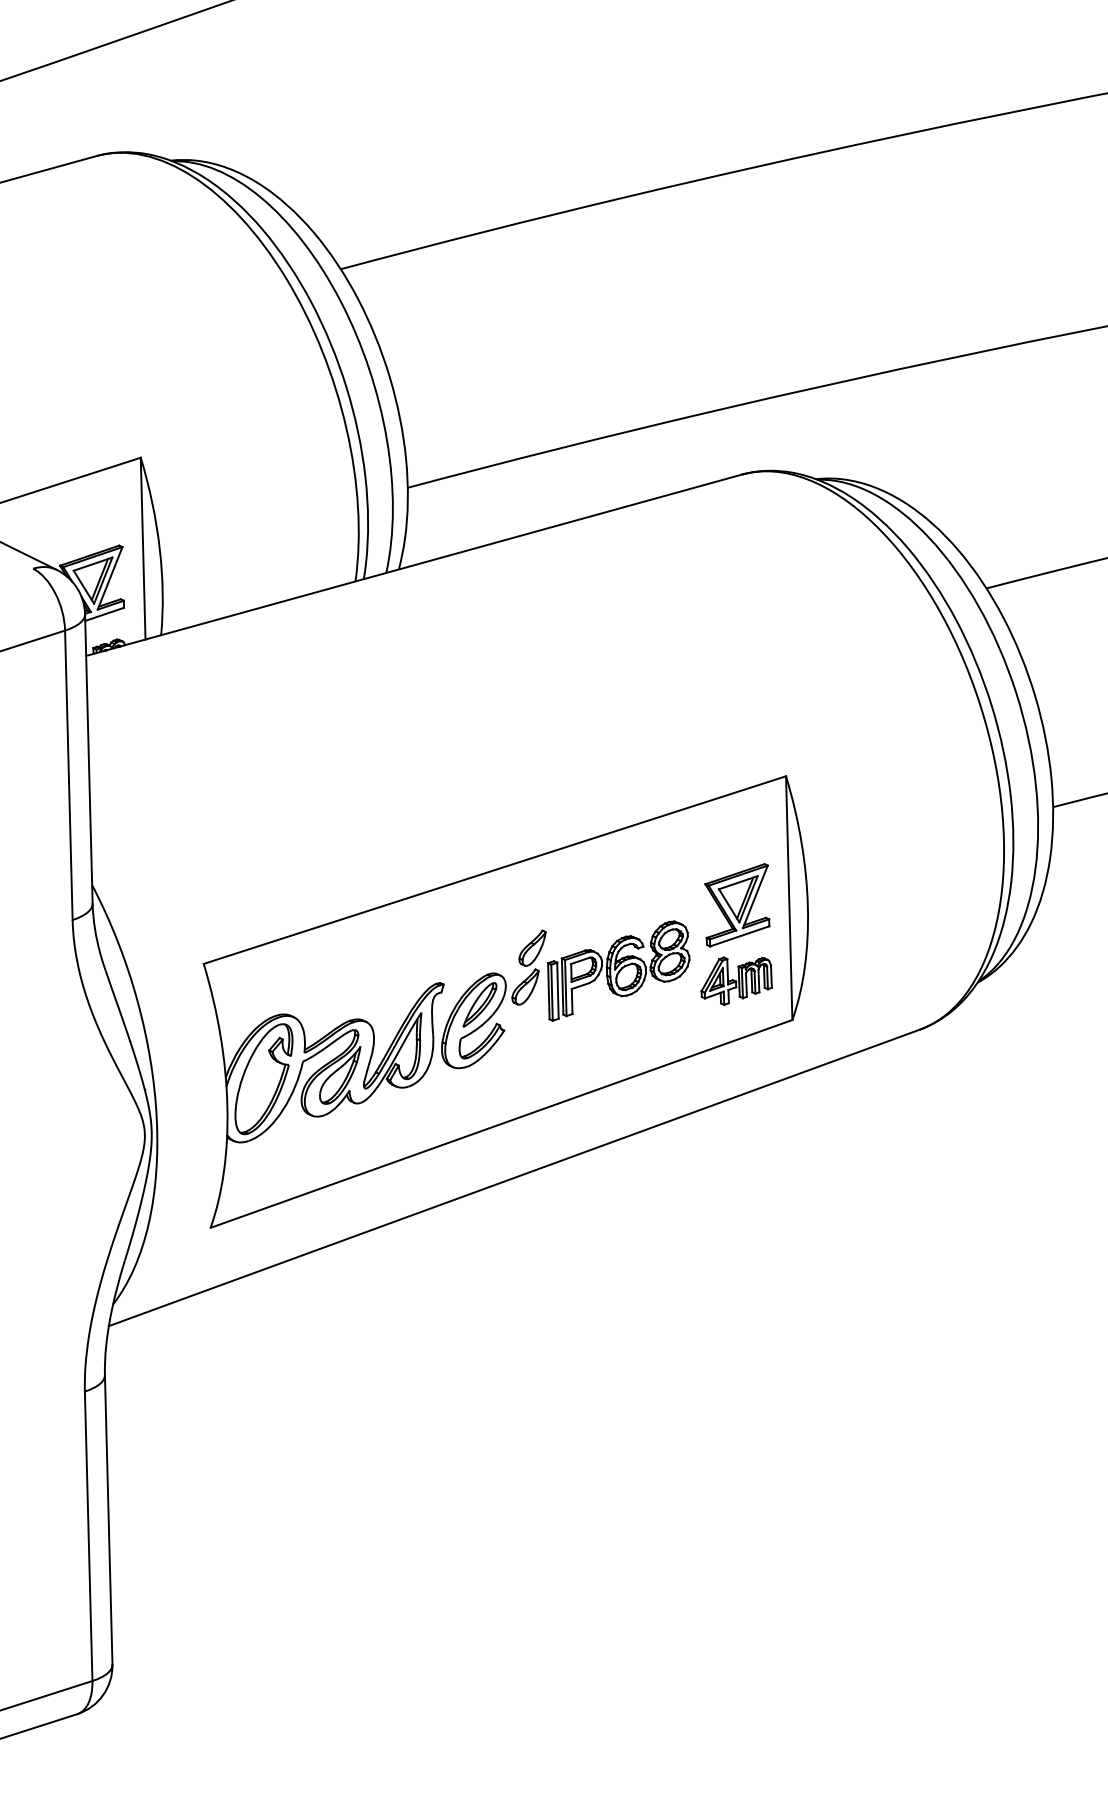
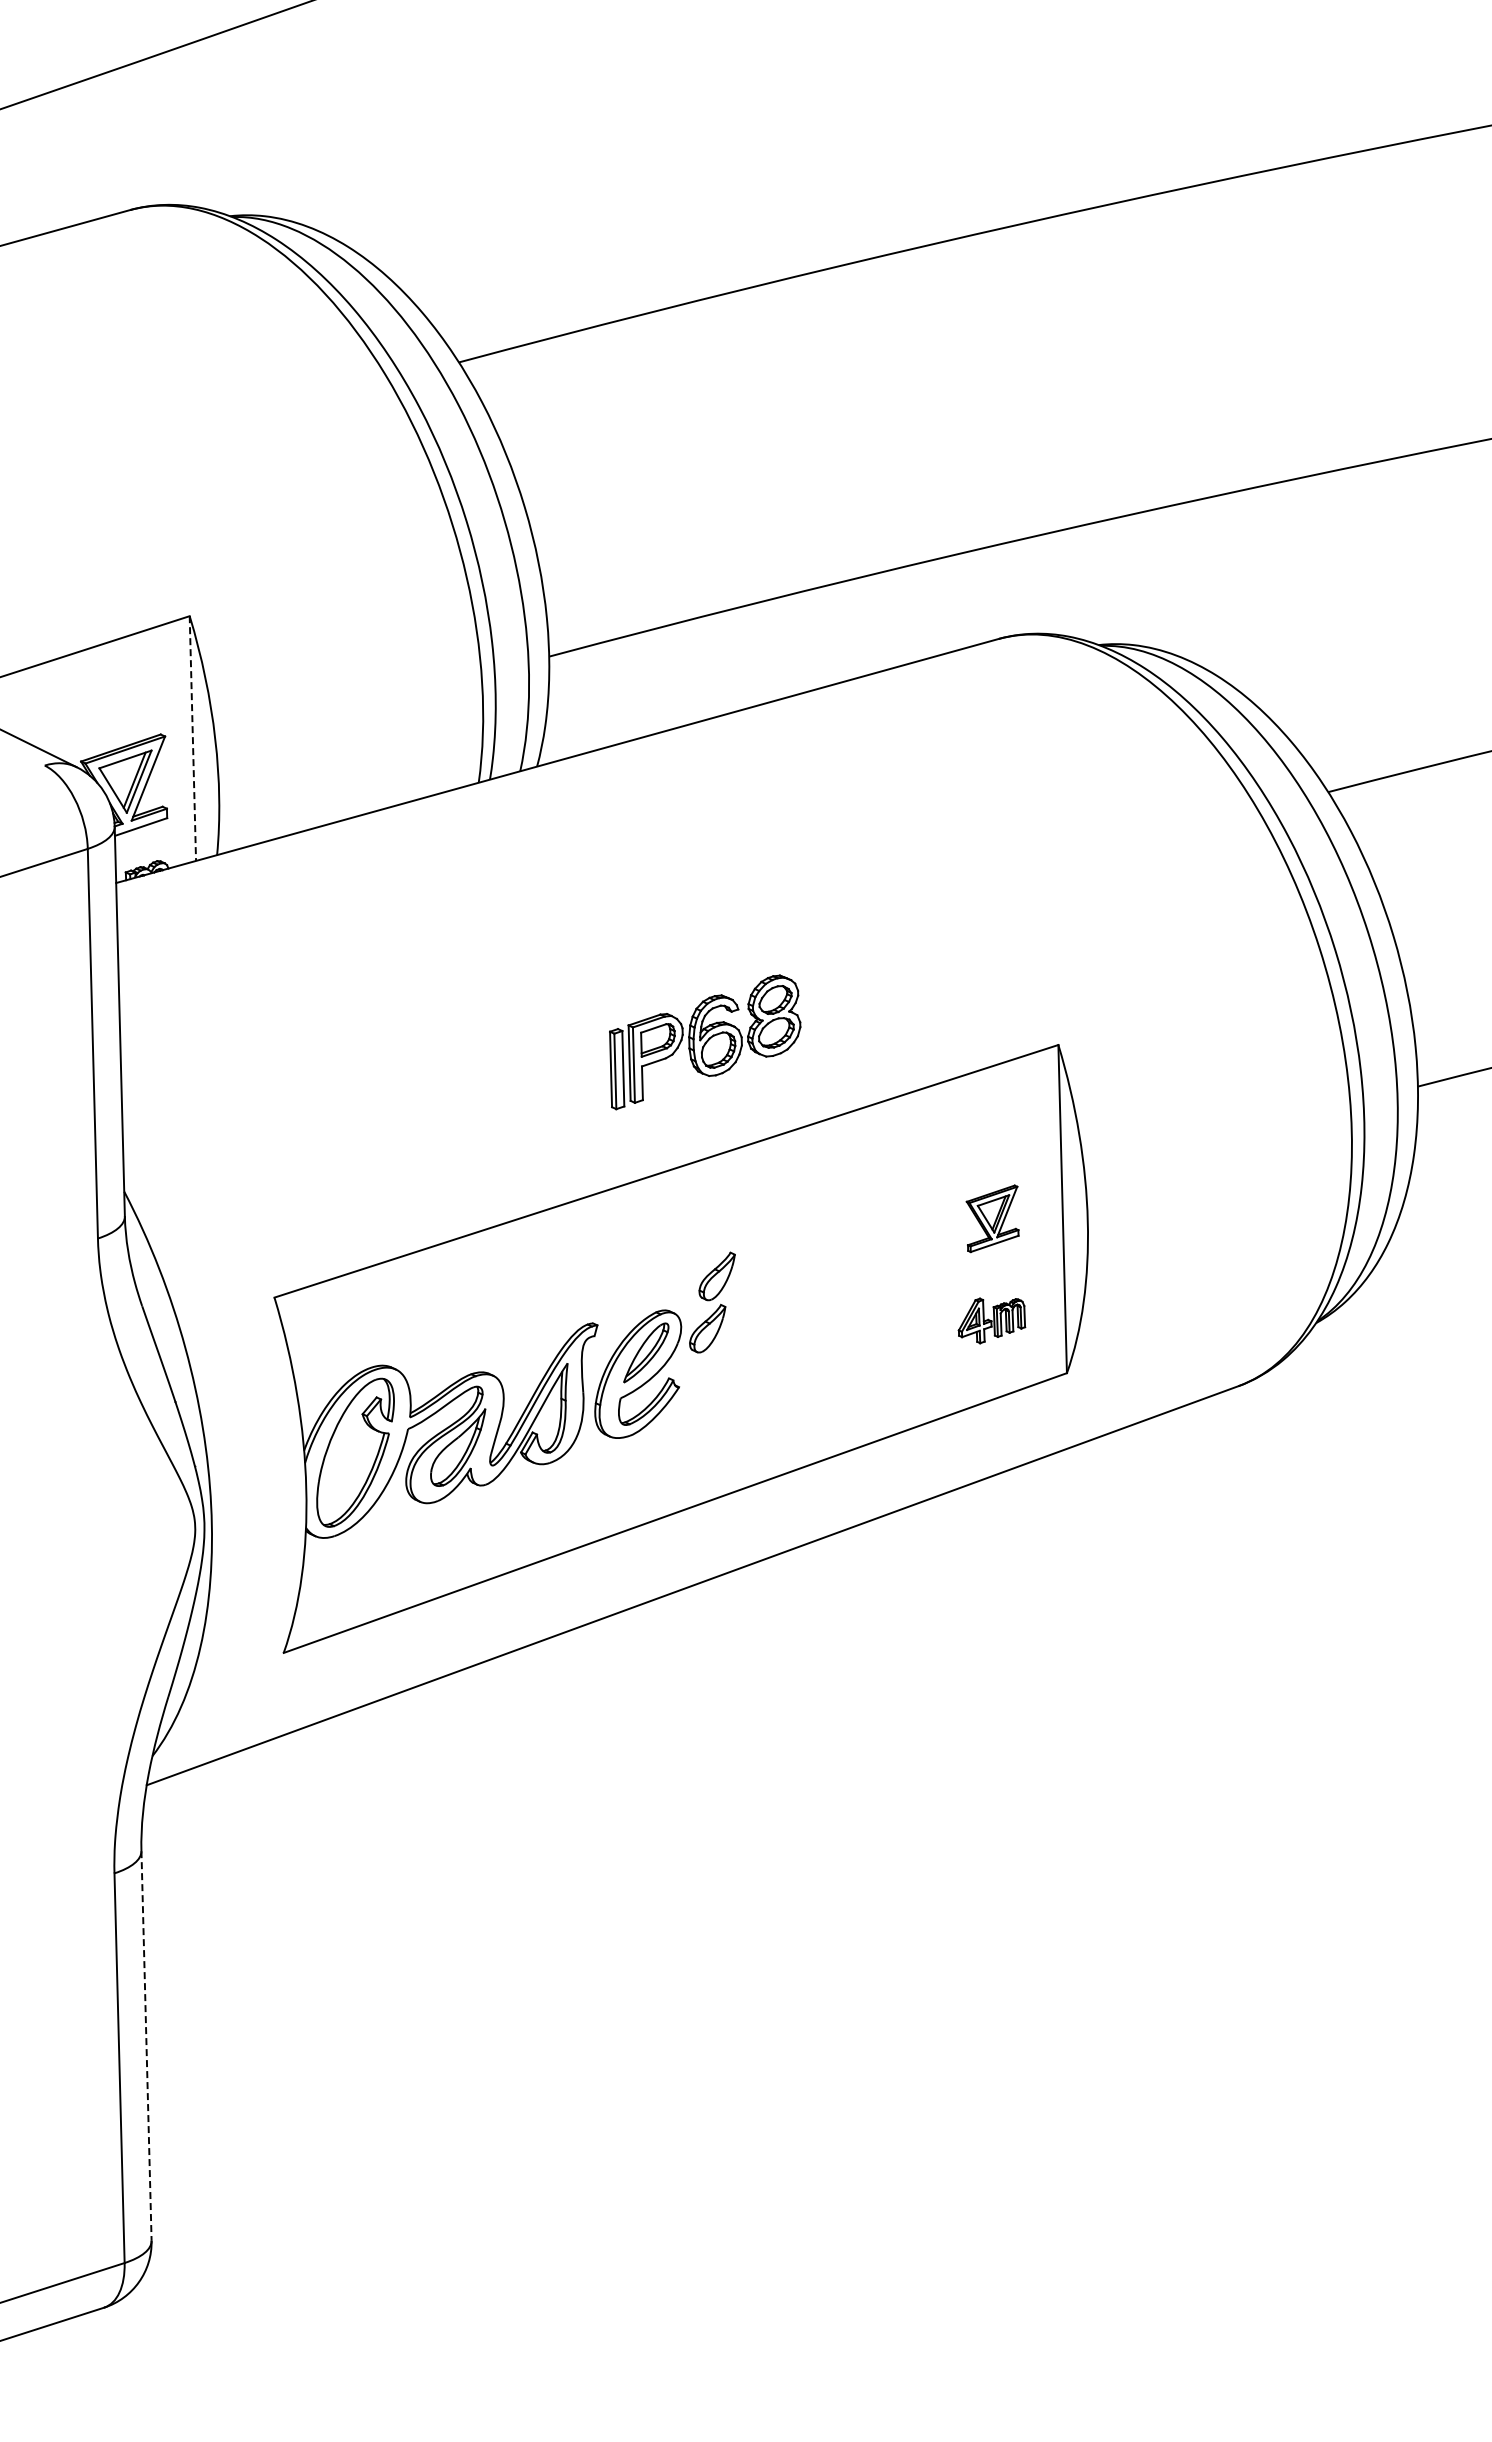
line: (142, 549) -> (192, 739), solid -> dashed
part: (737, 905) -> (992, 1218), size x0.6
part: (618, 971) -> (705, 1042), moved
part: (736, 980) -> (991, 1320), size x0.7
line: (108, 1520) -> (146, 2046), solid -> dashed

